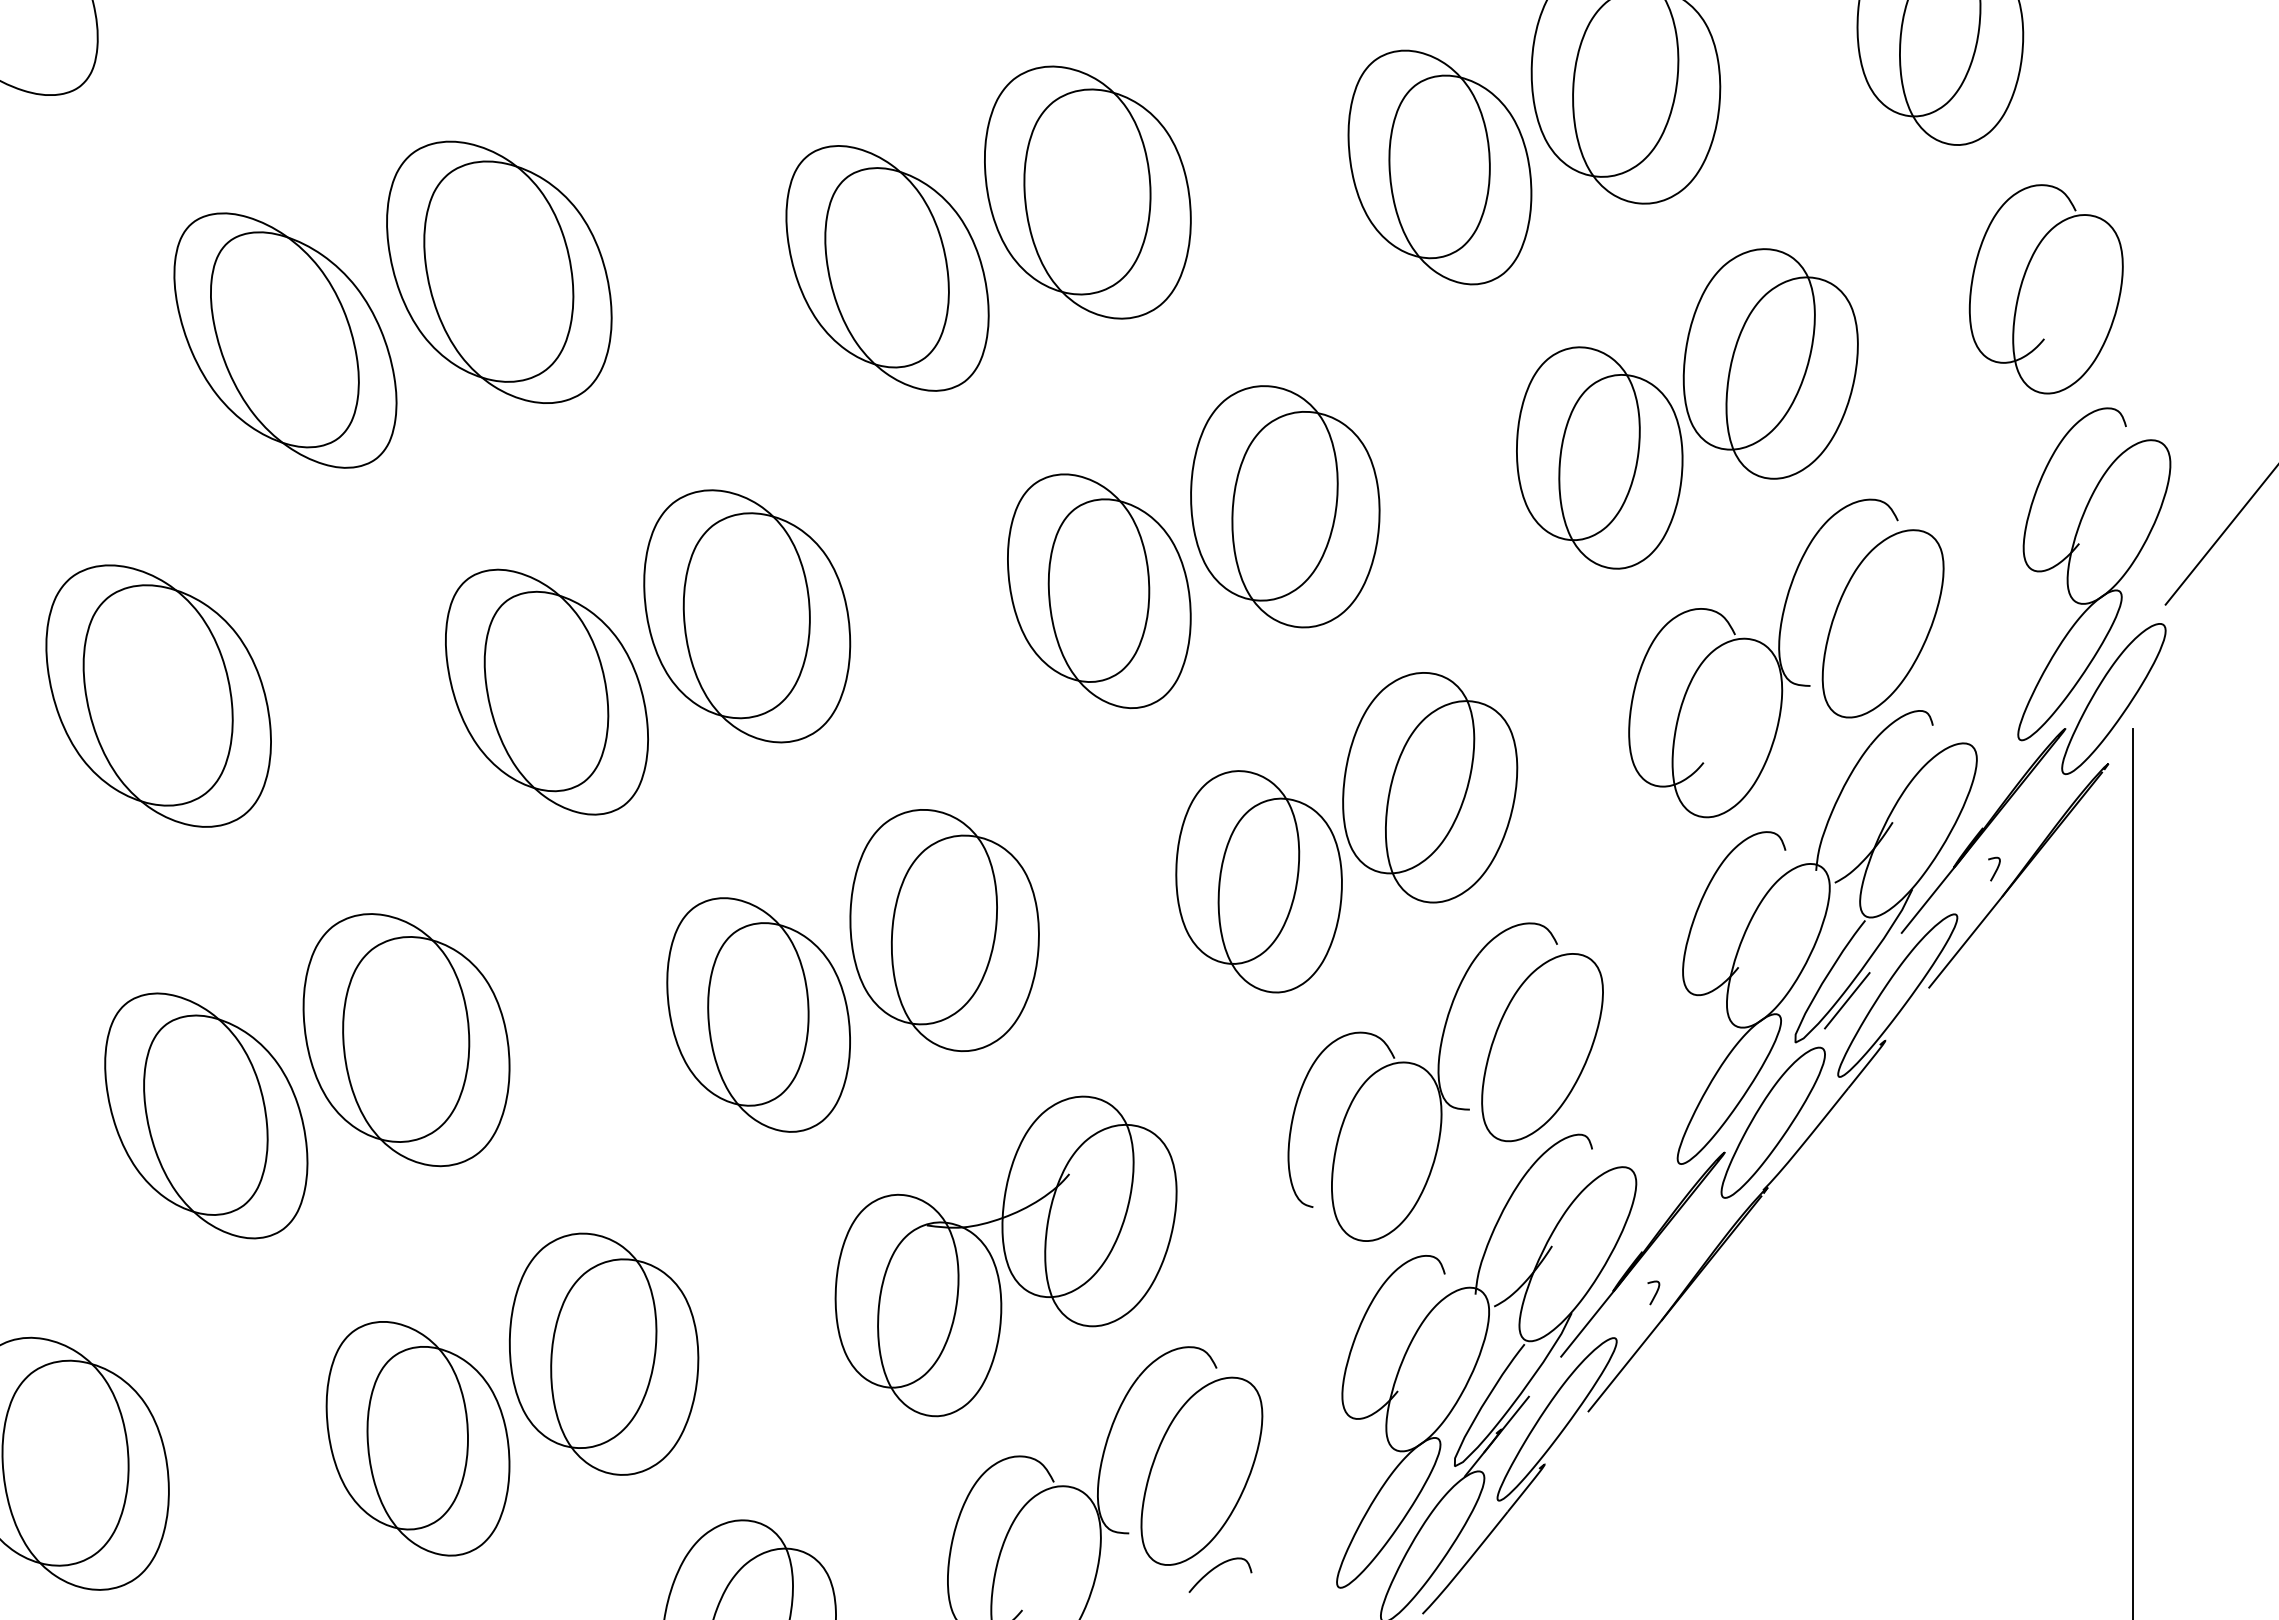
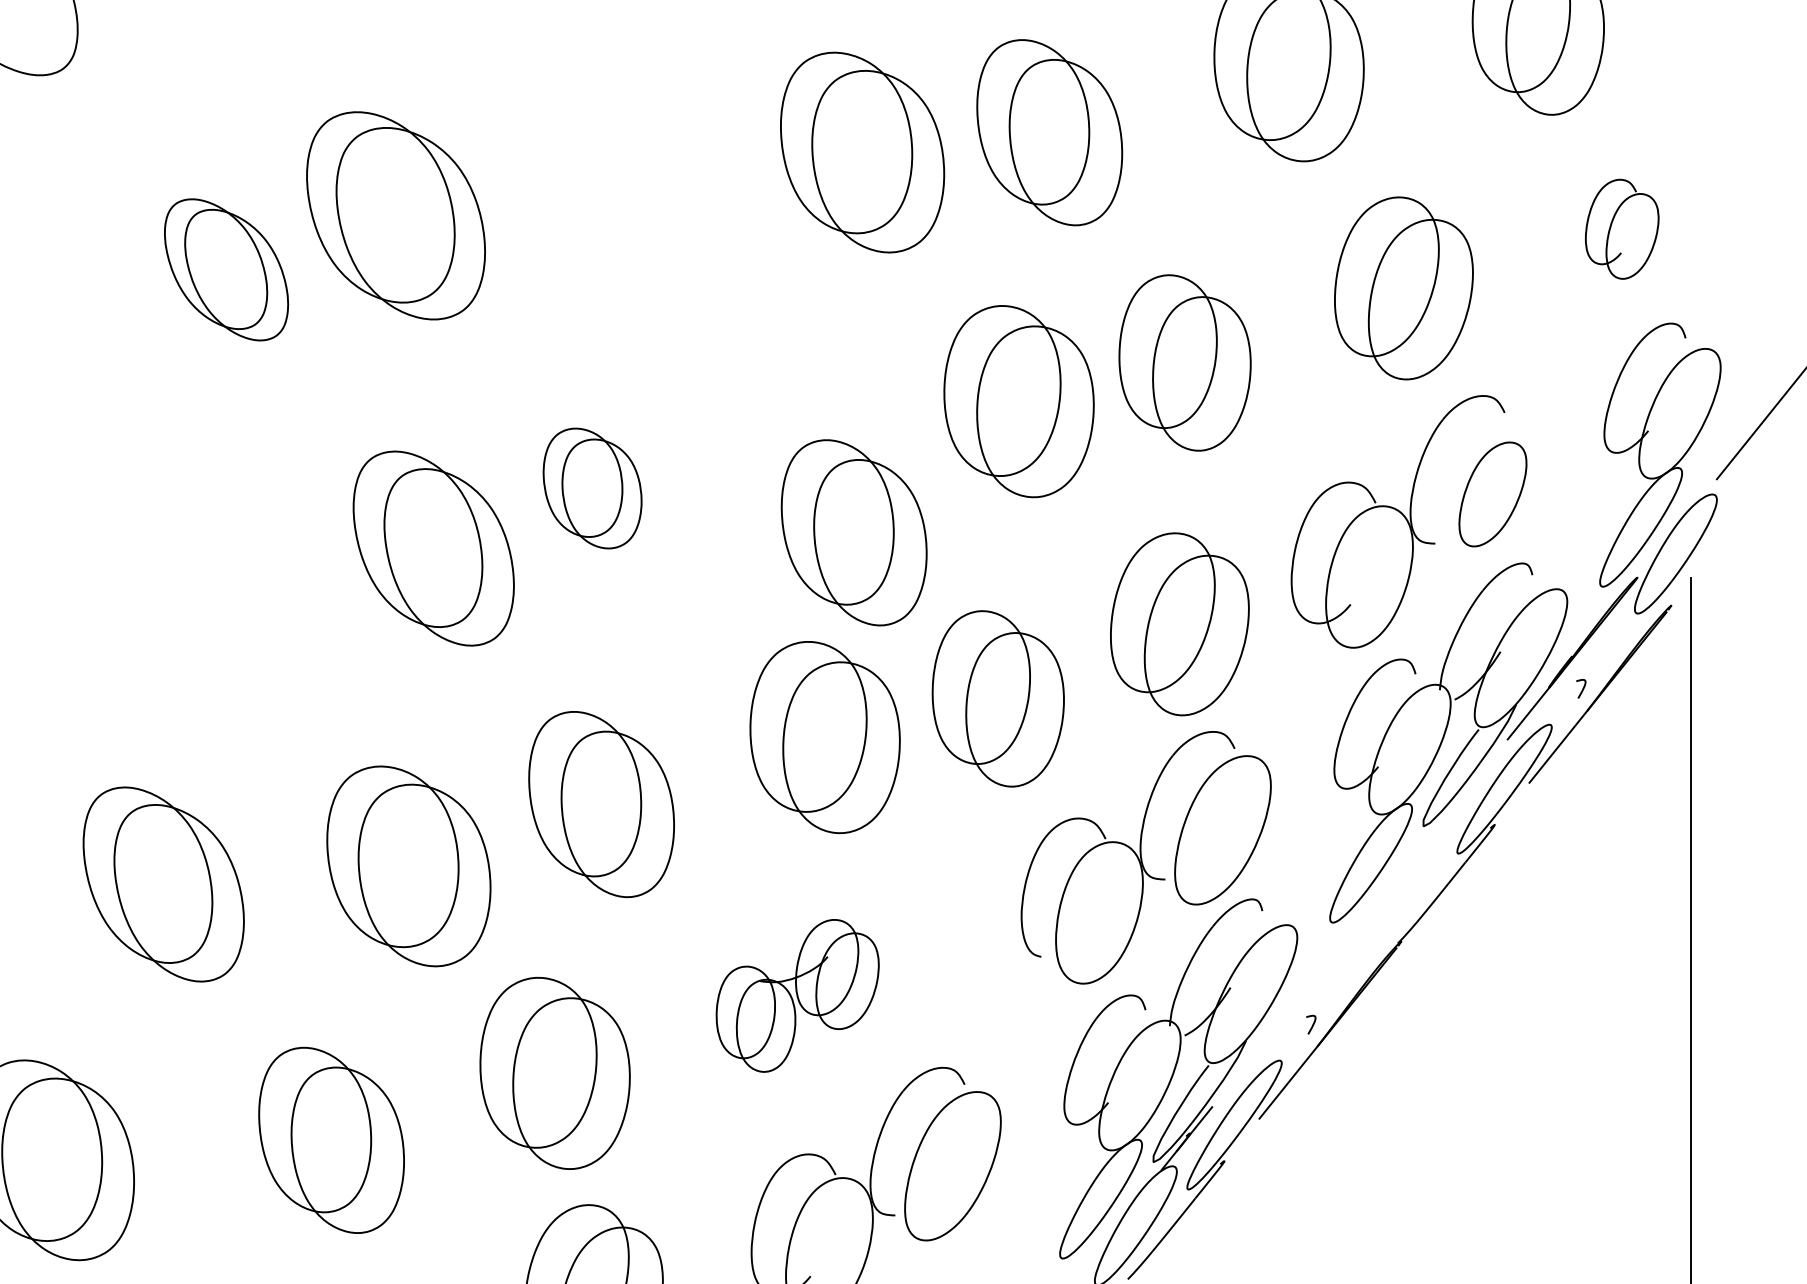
part: (1439, 167) -> (1049, 132), moved
part: (887, 268) -> (703, 212), removed
part: (2045, 289) -> (1621, 229), size x0.6
part: (285, 340) -> (226, 269), size x0.7
part: (1599, 457) -> (1184, 362), moved
part: (1099, 591) -> (854, 533), moved
part: (747, 616) -> (592, 488), size x0.6
part: (1882, 623) -> (1492, 494), size x0.7
part: (158, 695) -> (125, 551), removed
part: (1430, 787) -> (1180, 624), moved
part: (944, 930) -> (825, 737), moved
line: (1847, 1000) -> (1464, 793), removed
part: (406, 1040) -> (408, 866), moved
part: (1692, 1201) -> (1341, 952), removed
part: (1005, 1256) -> (797, 995), size x0.6
part: (603, 1353) -> (554, 1072), moved
curve: (1217, 1567) -> (965, 1242), removed

